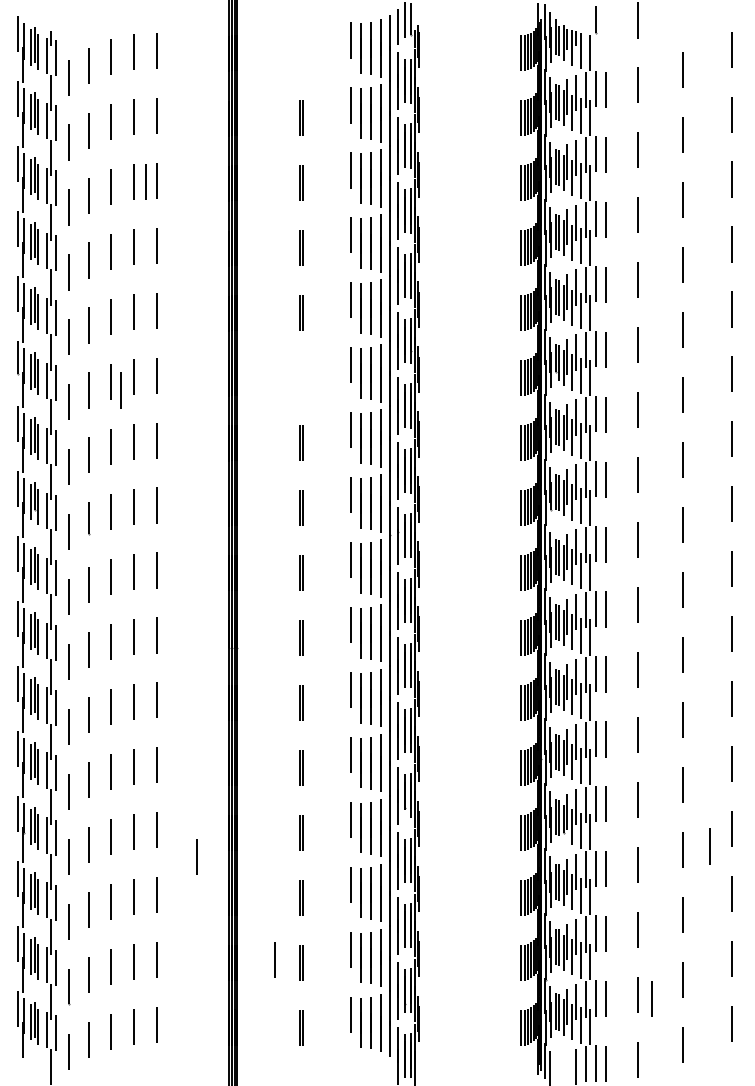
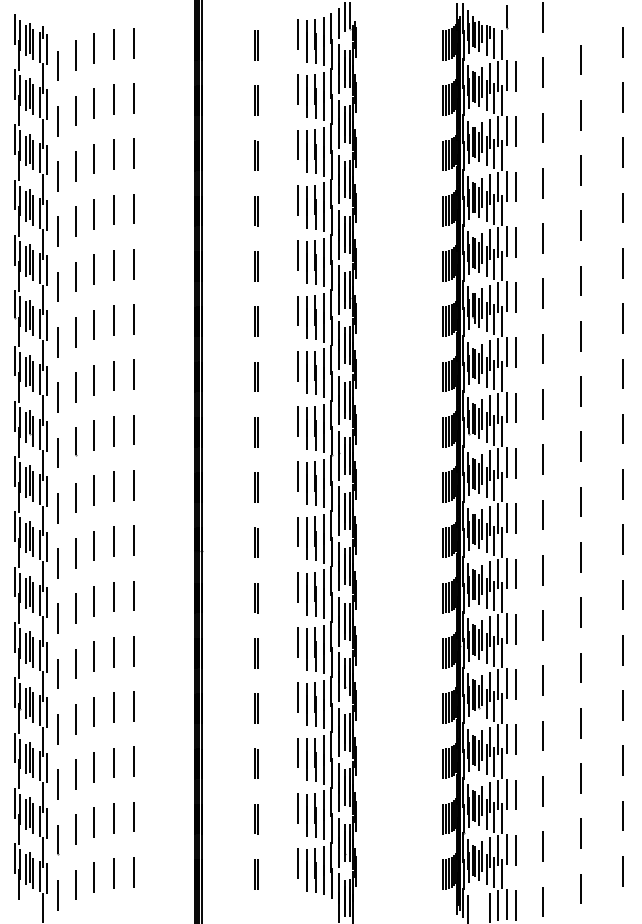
line: (300, 53) -> (255, 45), added
line: (145, 181) -> (123, 154), removed
line: (300, 377) -> (255, 321), added
line: (120, 390) -> (102, 332), removed
line: (709, 846) -> (603, 720), removed
line: (195, 857) -> (166, 729), removed
line: (274, 960) -> (233, 817), removed
line: (651, 999) -> (554, 850), removed

